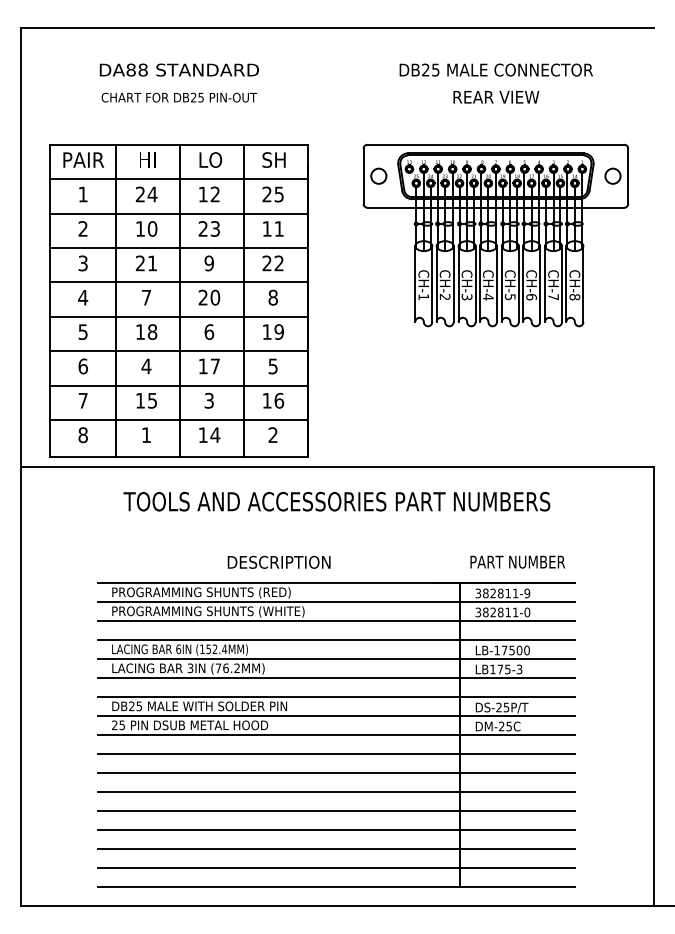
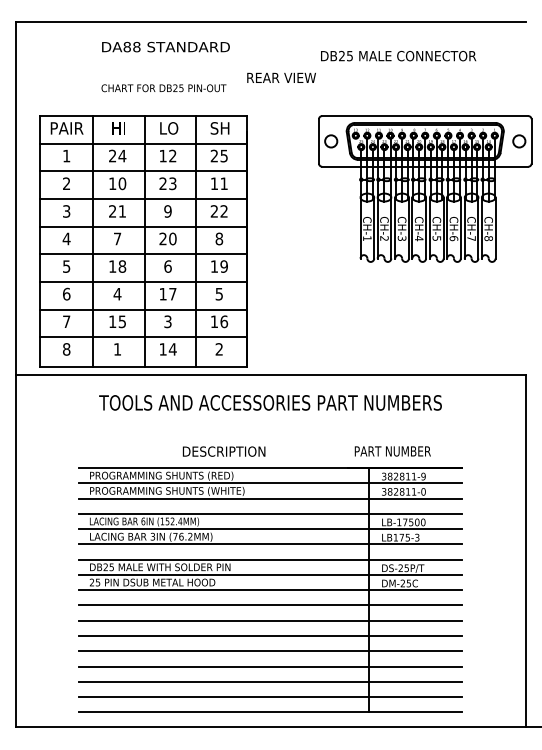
text: (178, 69) -> (165, 46), moved
text: (496, 96) -> (281, 77), moved
text: (178, 97) -> (163, 88), moved
part: (496, 234) -> (425, 188), moved
text: (517, 562) -> (392, 451), moved

